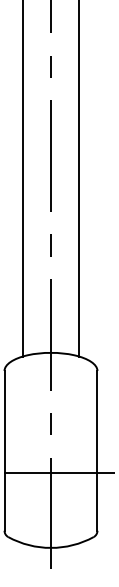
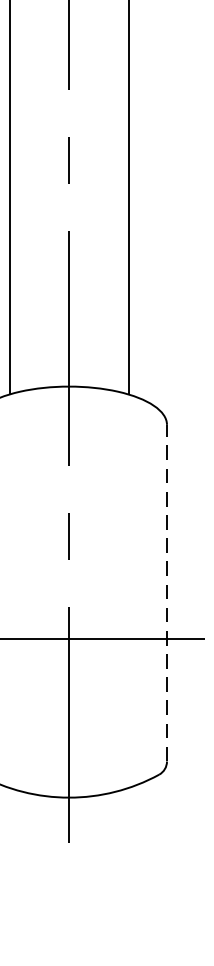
line: (97, 450) -> (167, 592), solid -> dashed

